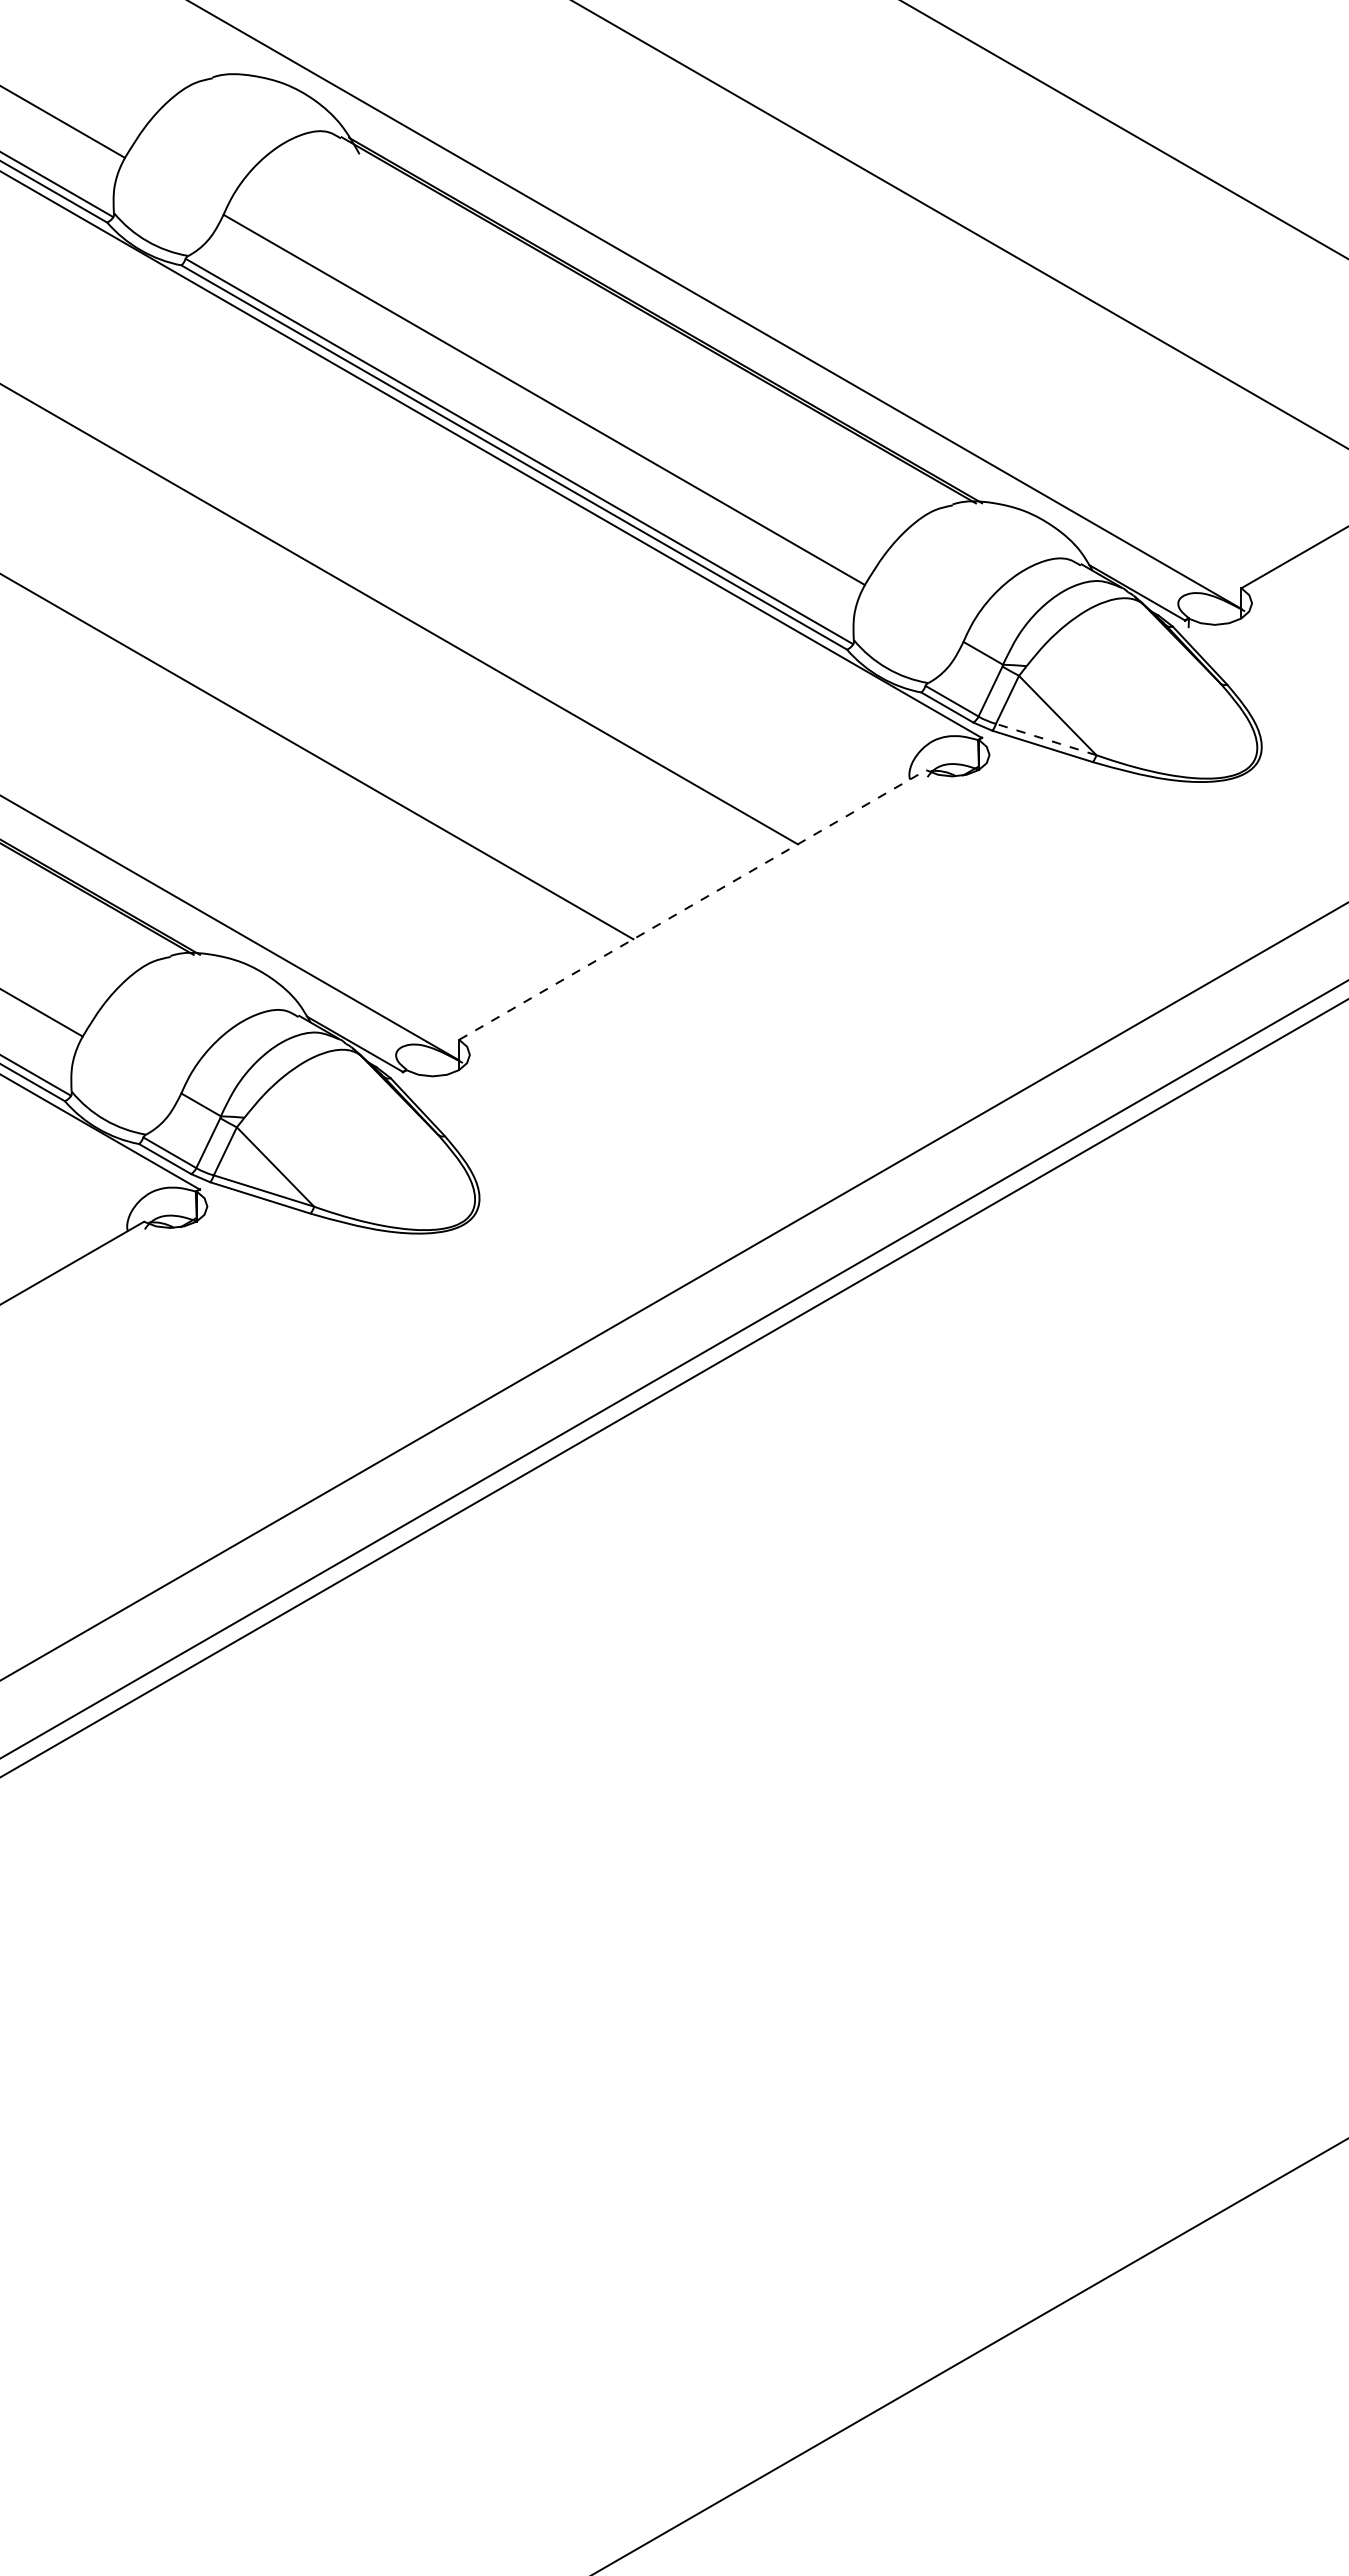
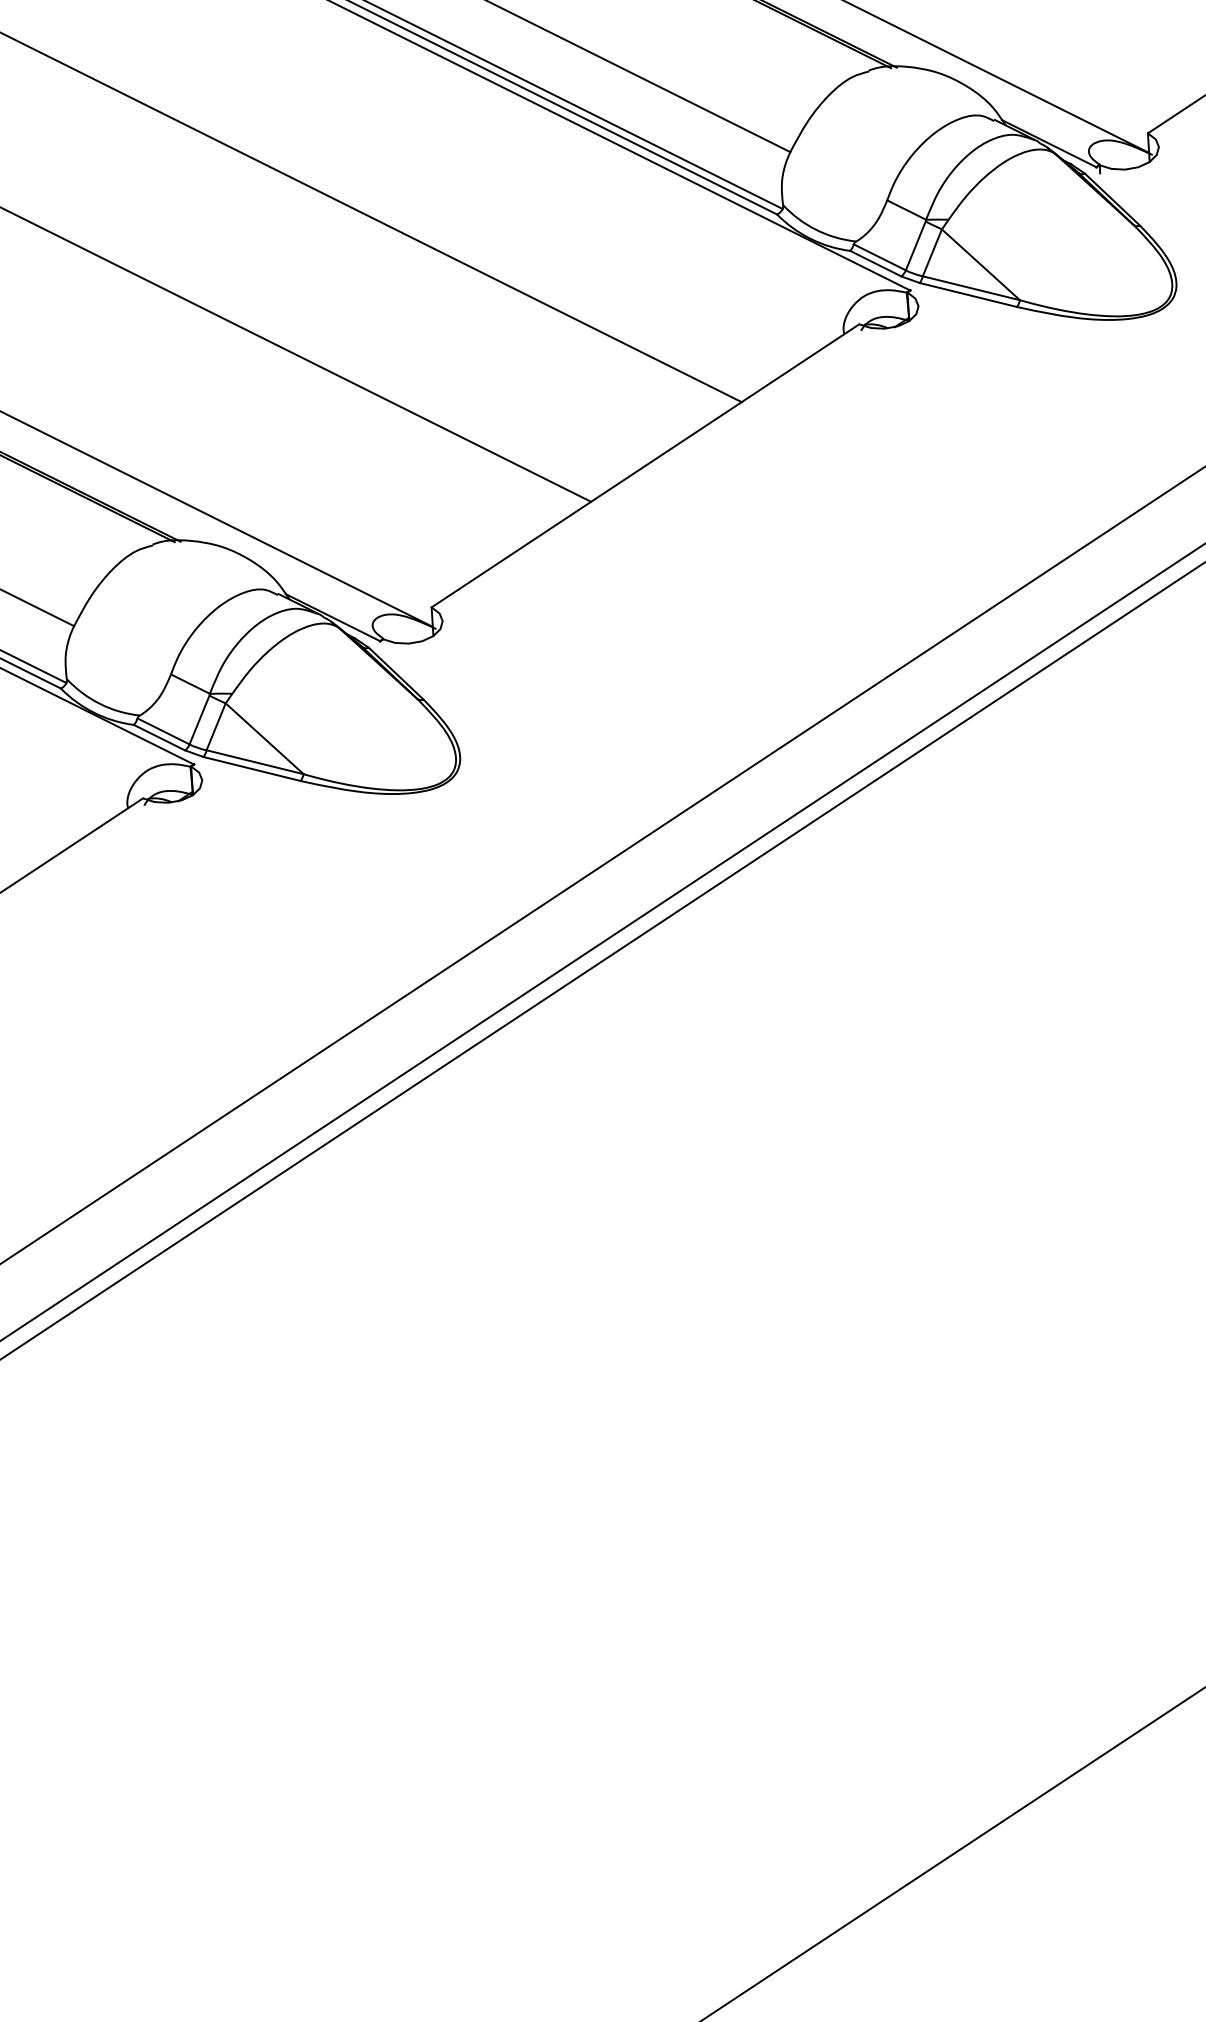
line: (1046, 739) -> (971, 288), dashed -> solid
line: (692, 905) -> (645, 466), dashed -> solid

